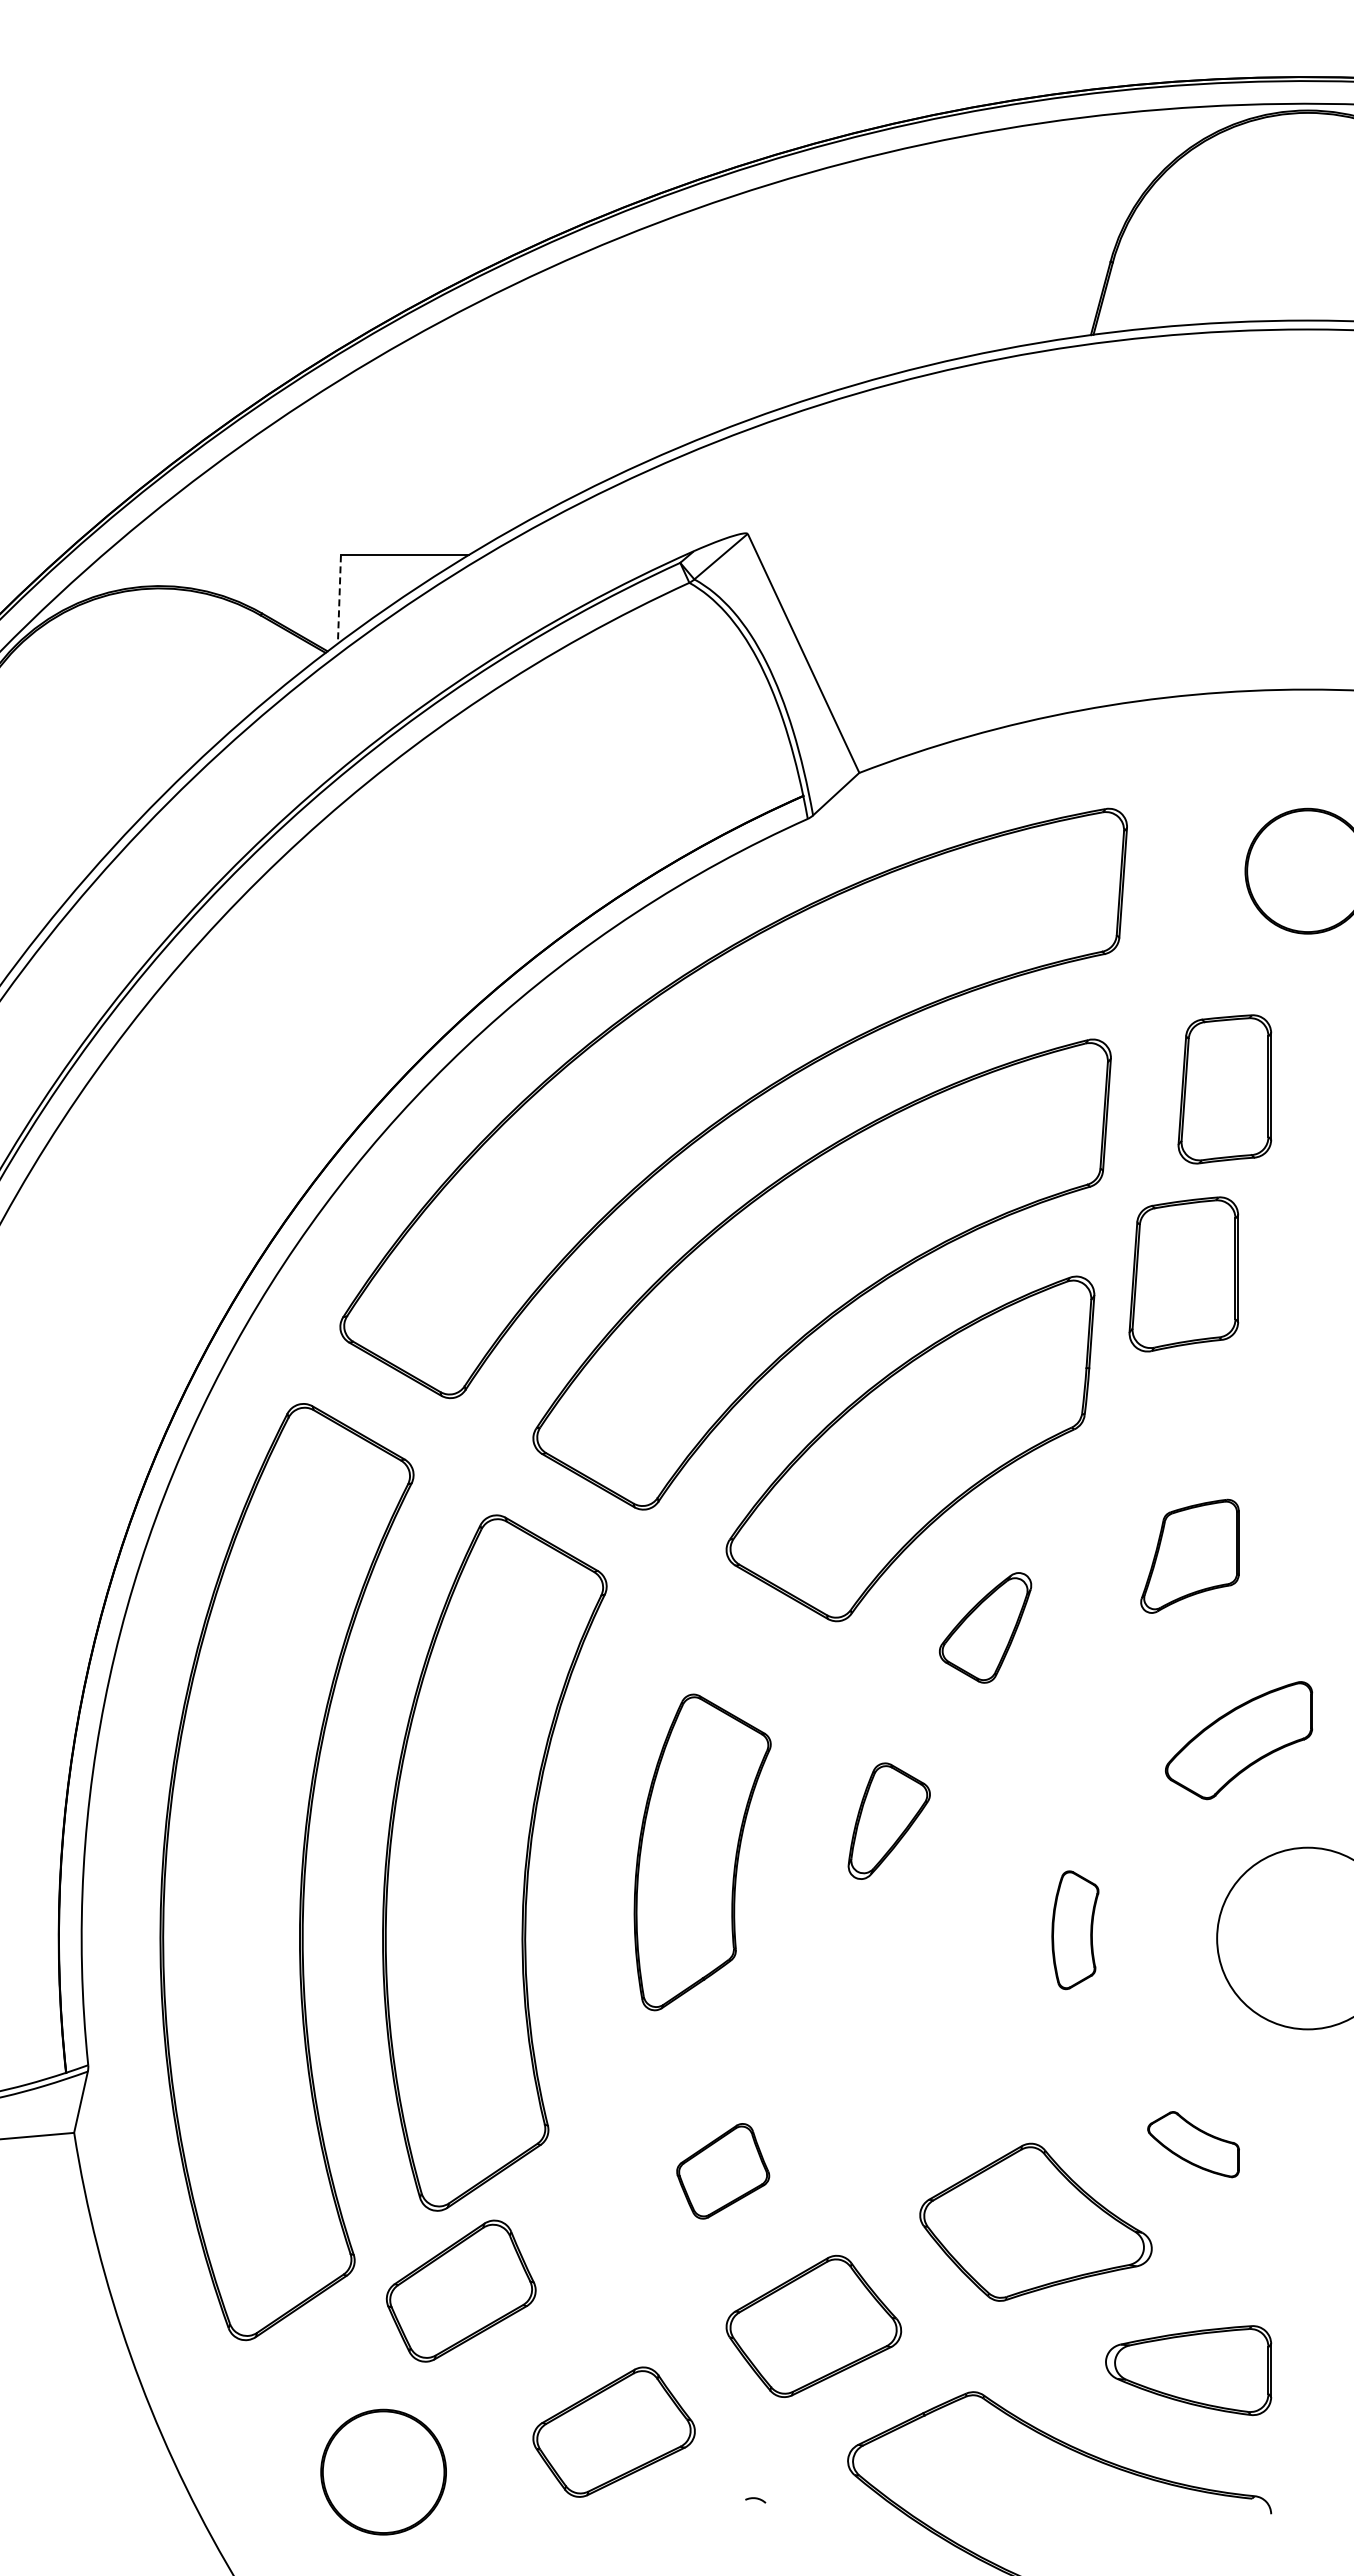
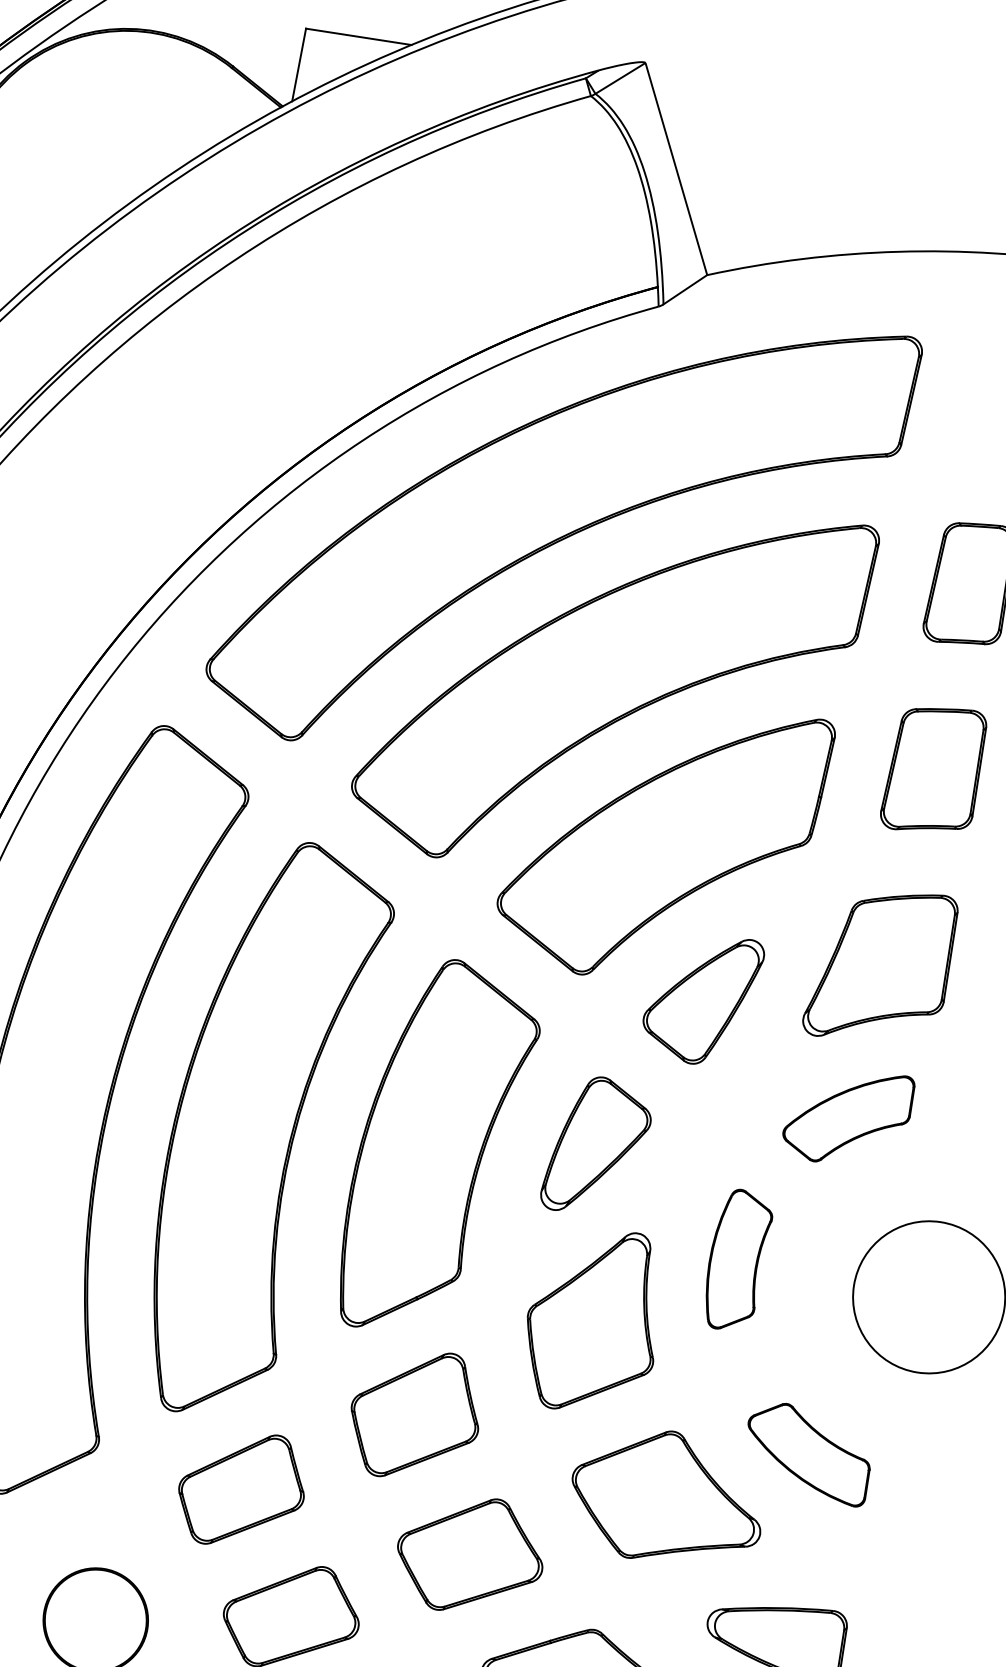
line: (339, 600) -> (299, 65), dashed -> solid
part: (1183, 1274) -> (933, 769), moved
part: (1189, 1556) -> (880, 965), size x1.67
part: (985, 1627) -> (702, 998), size x1.43
part: (1239, 1740) -> (848, 1116), moved
part: (889, 1820) -> (597, 1146), size x1.43
part: (702, 1852) -> (439, 1148), size x1.43
part: (1075, 1930) -> (737, 1260), size x1.43
part: (916, 2027) -> (593, 1320), added
part: (1193, 2144) -> (808, 1453), size x1.67
part: (722, 2171) -> (414, 1415), size x1.67
part: (460, 2290) -> (241, 1489), moved

